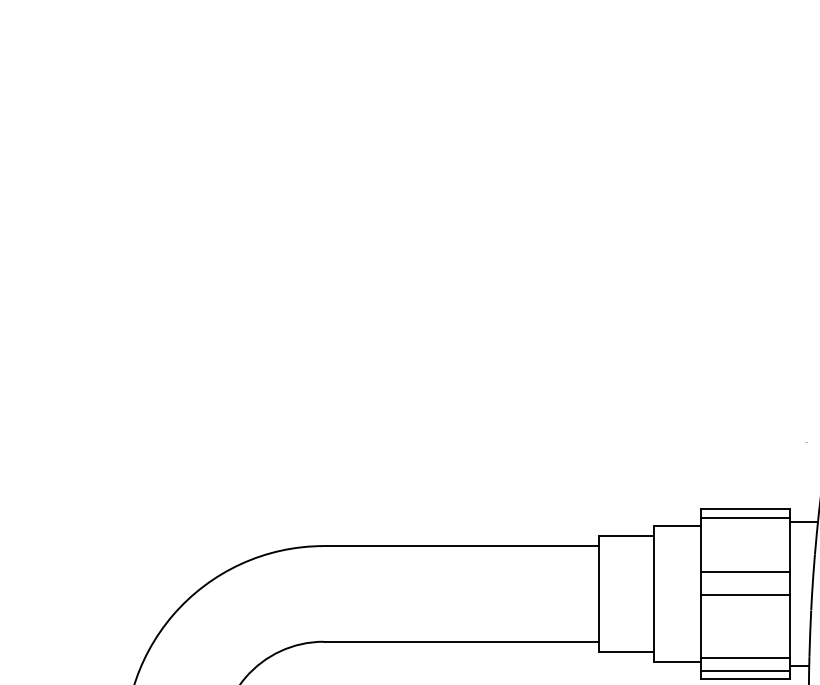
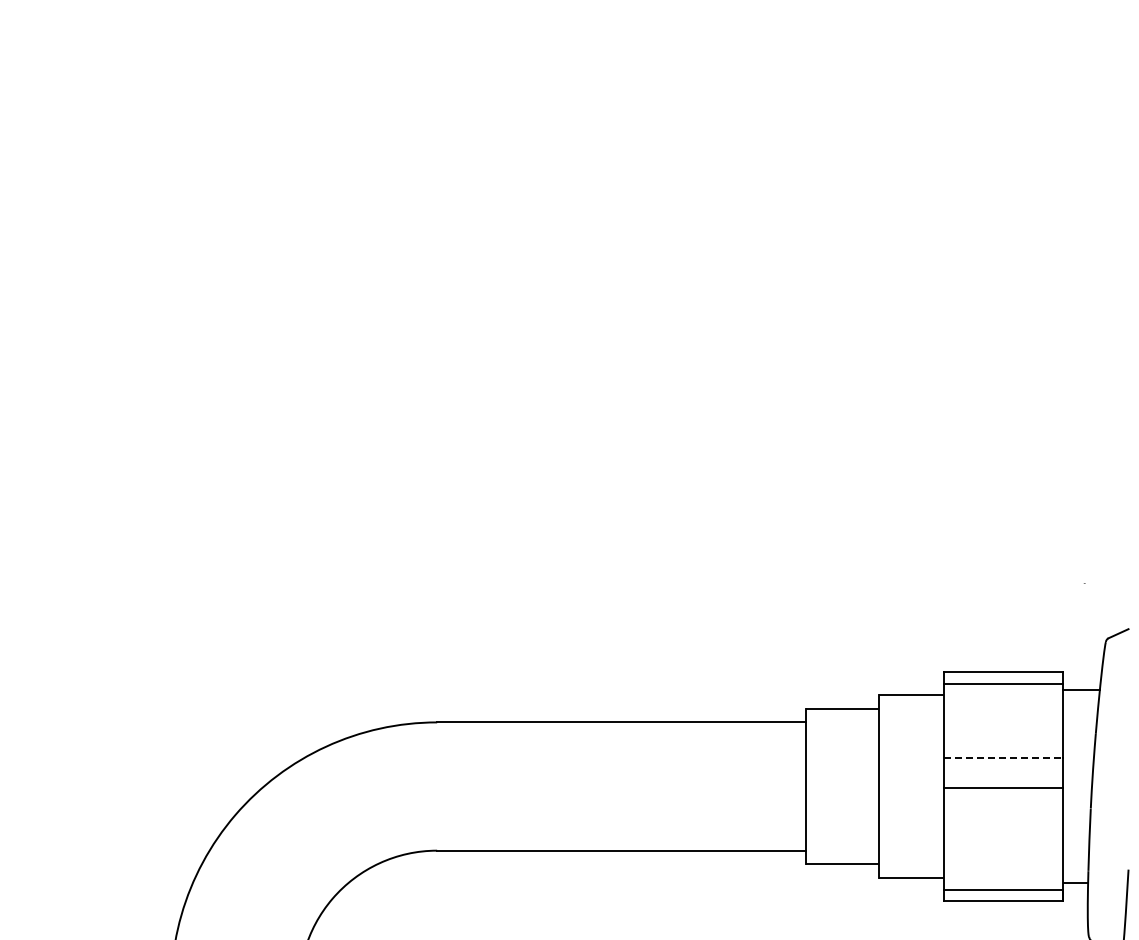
line: (746, 572) -> (1003, 757), solid -> dashed
line: (745, 658) -> (1002, 872), removed

